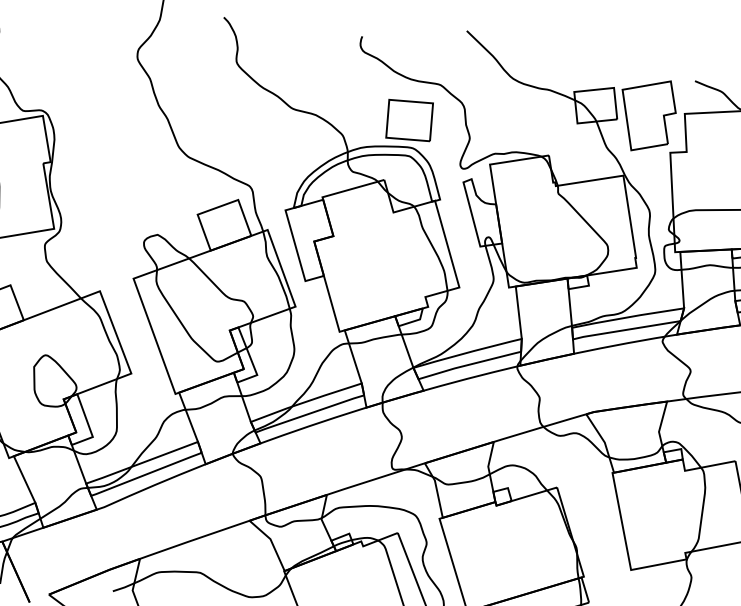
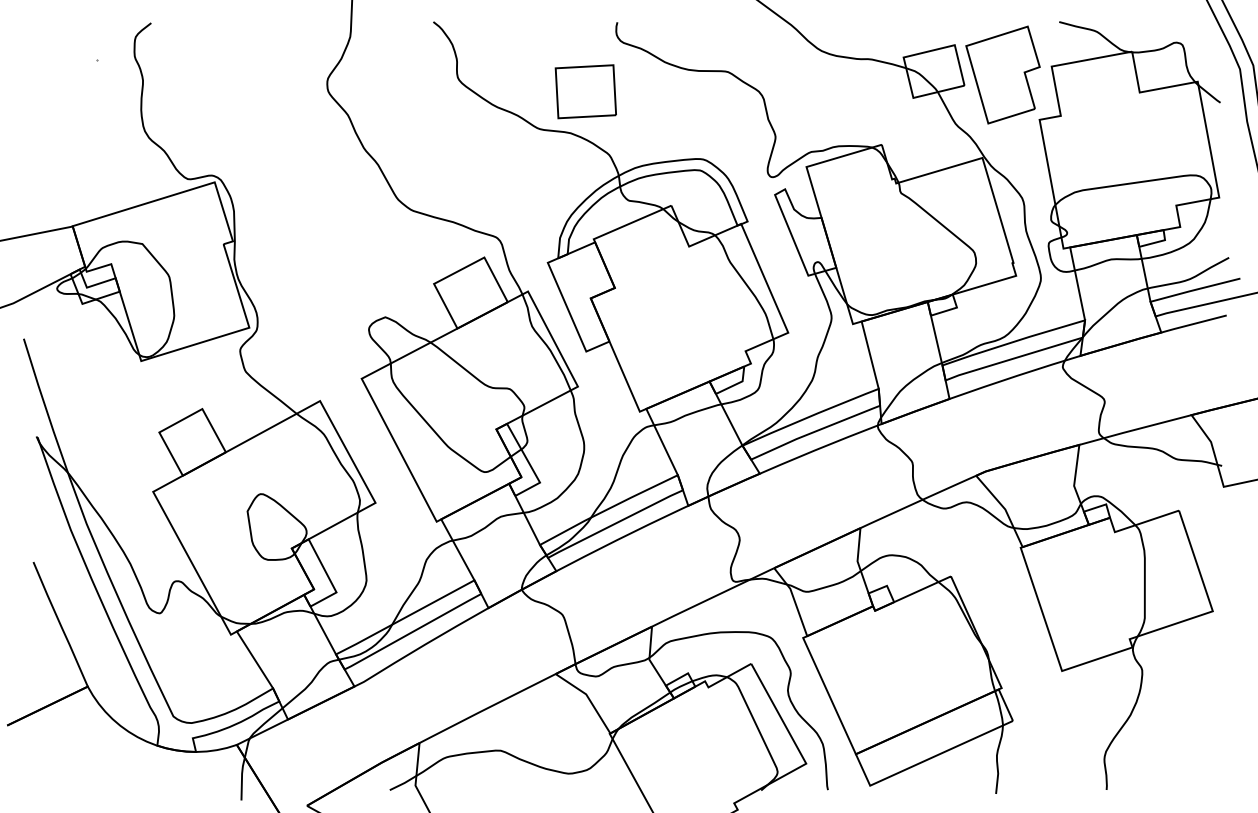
part: (409, 120) -> (585, 91), moved

